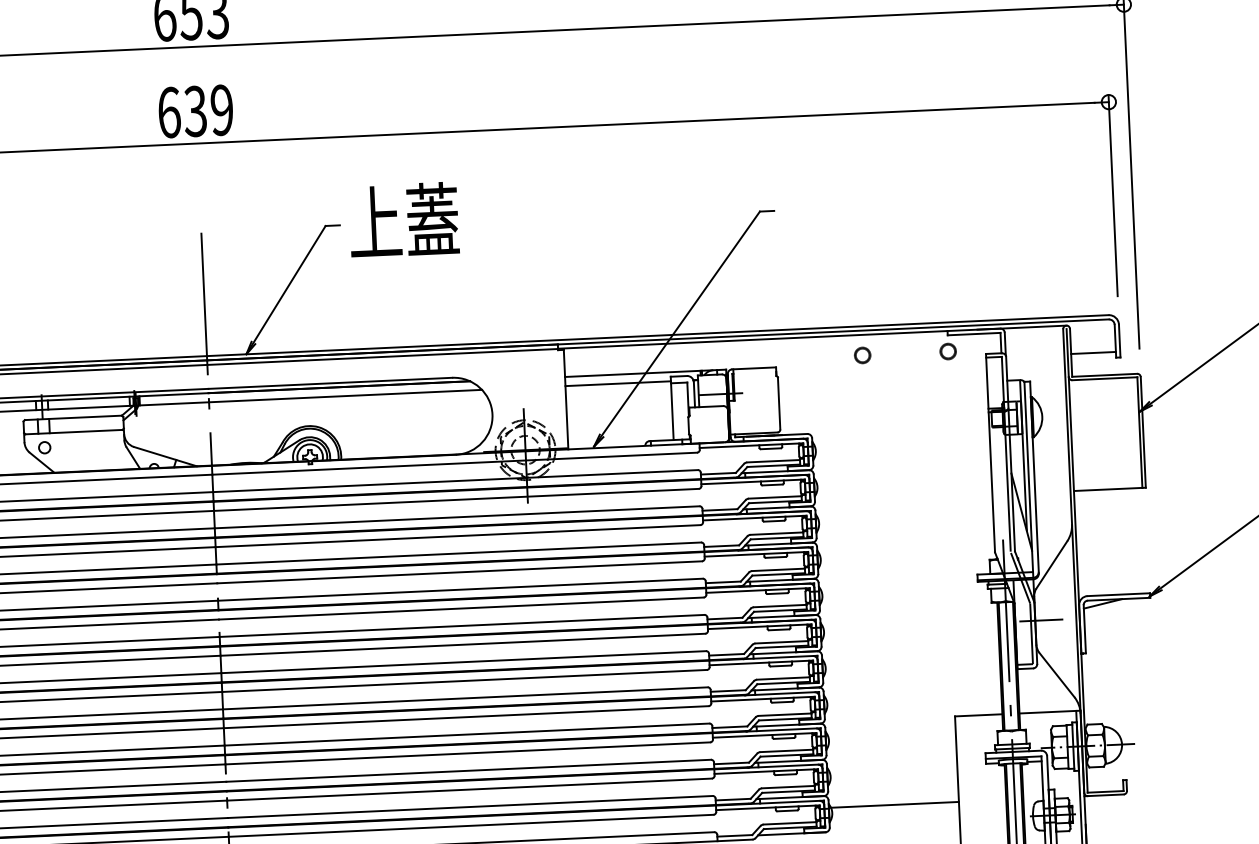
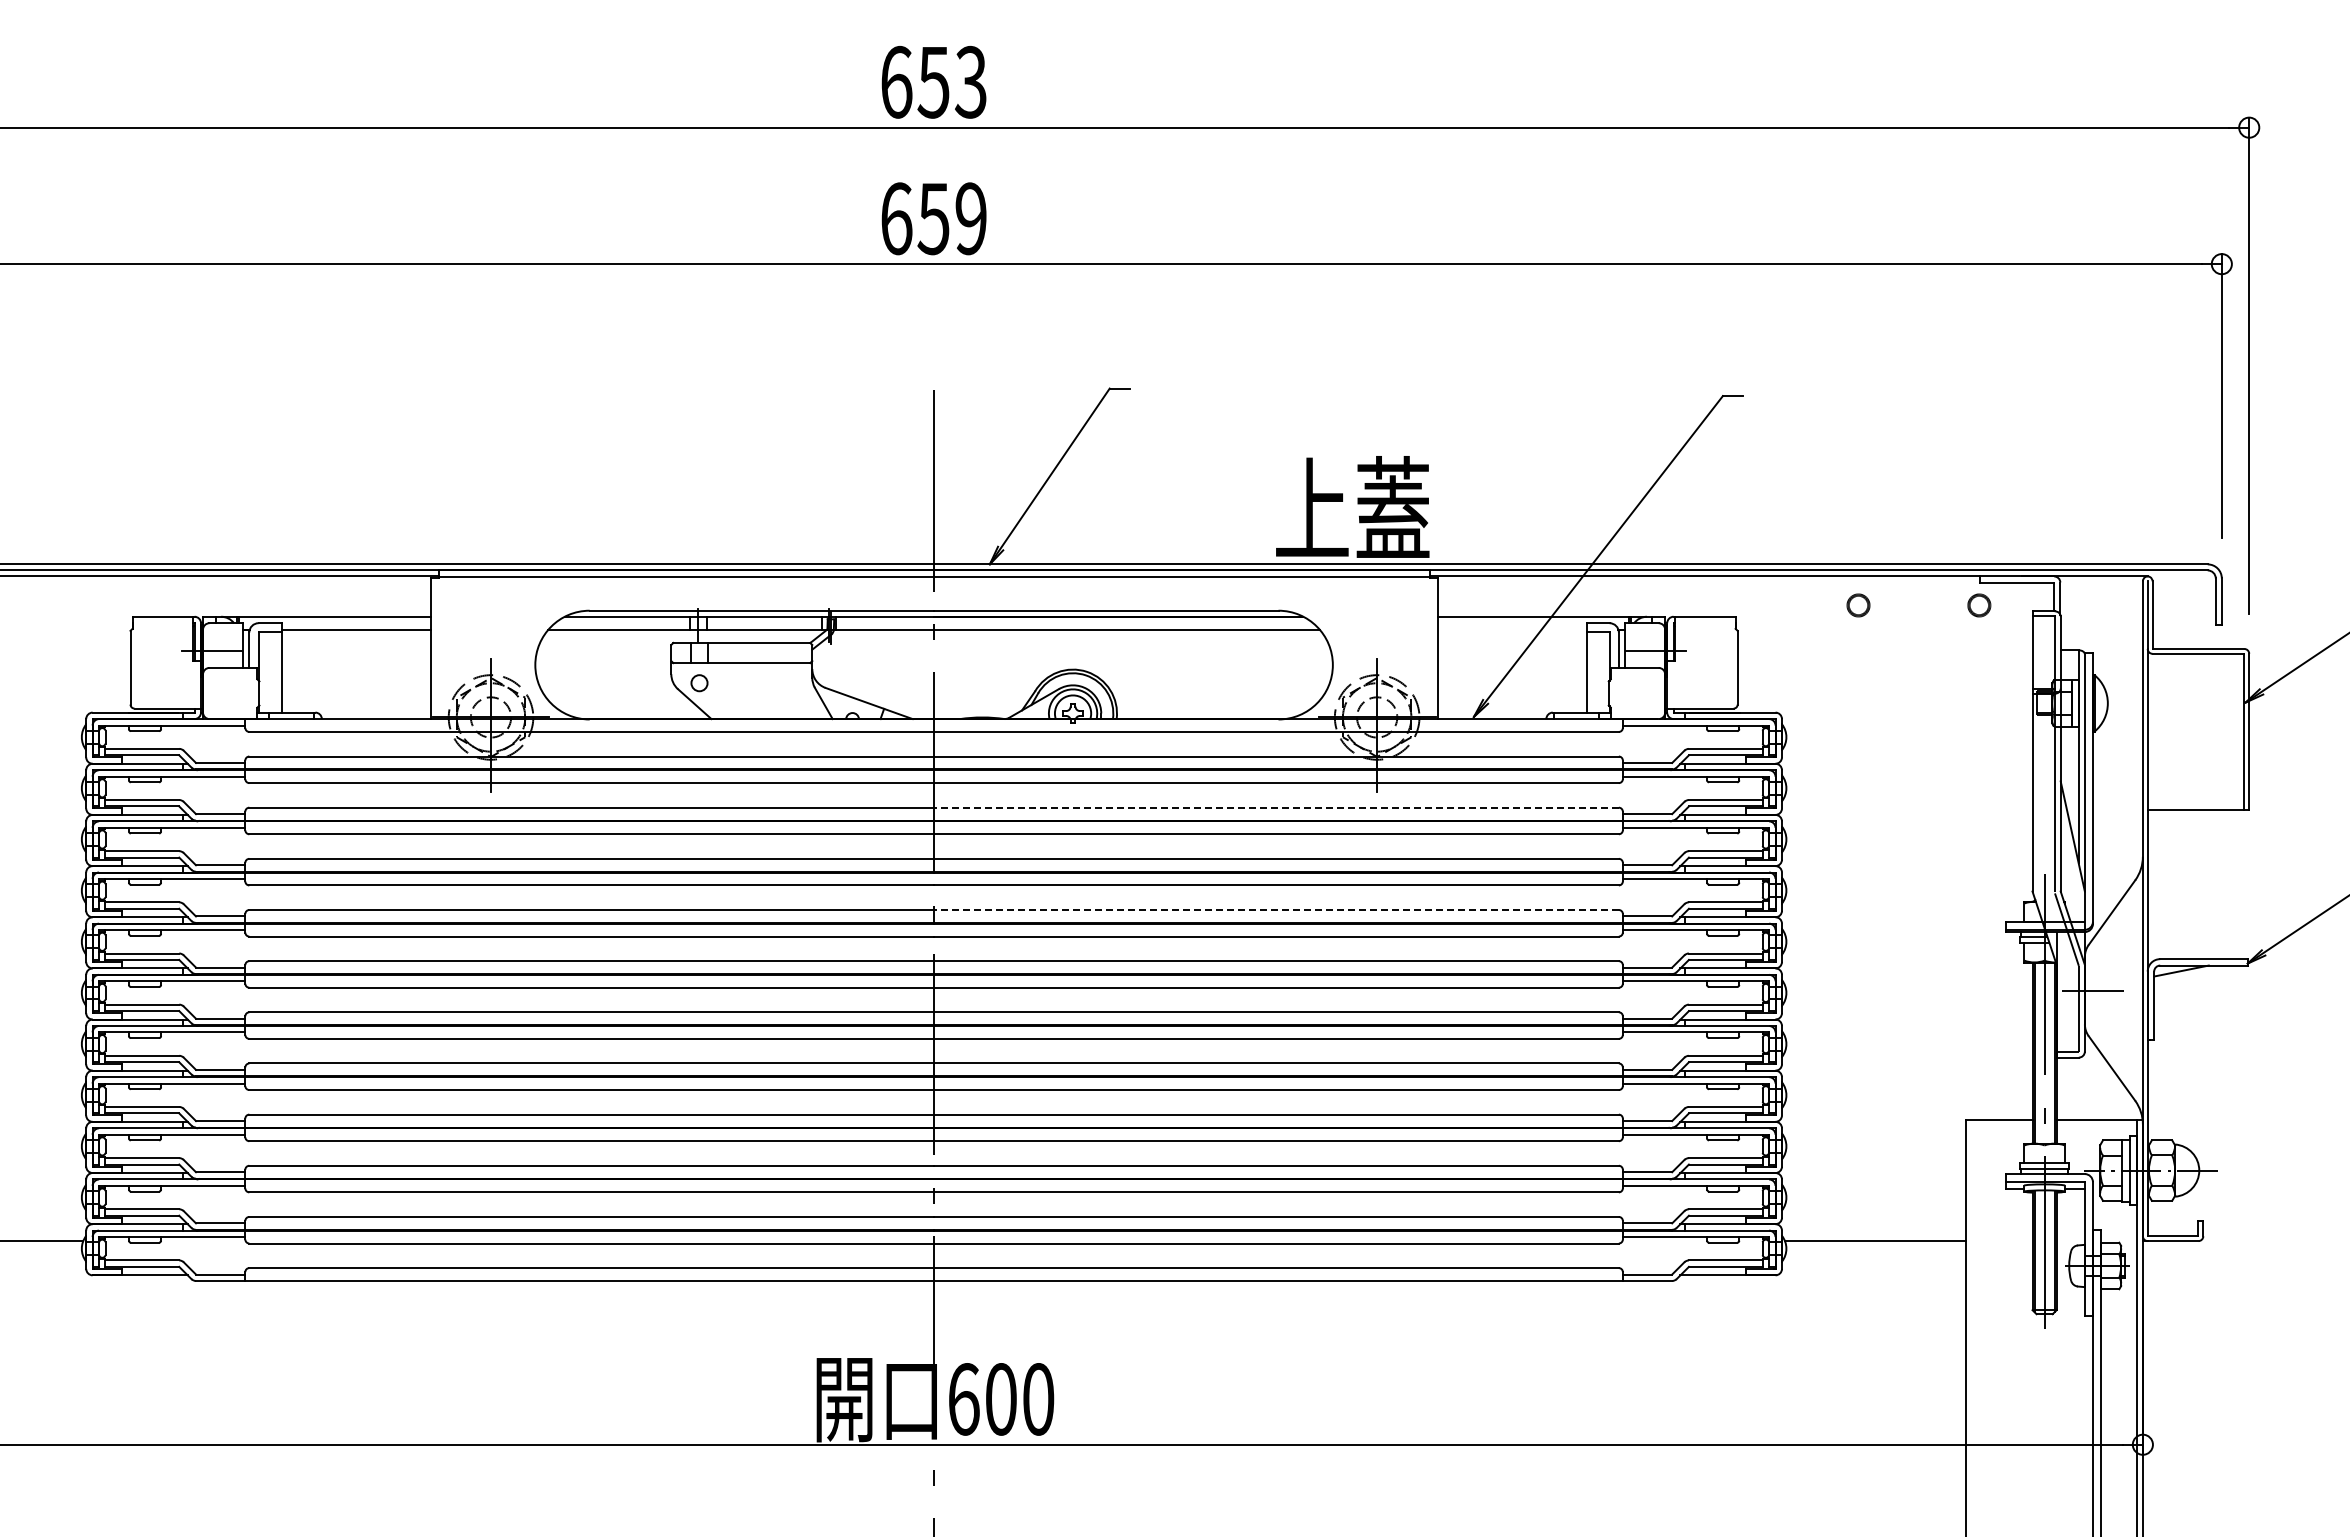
text: (195, 111) -> (933, 218), 639 -> 659
text: (403, 219) -> (1352, 506), moved
line: (1093, 352) -> (2183, 616), removed
line: (617, 383) -> (1511, 629), removed
line: (456, 517) -> (1275, 807), solid -> dashed
line: (459, 590) -> (1275, 910), solid -> dashed

